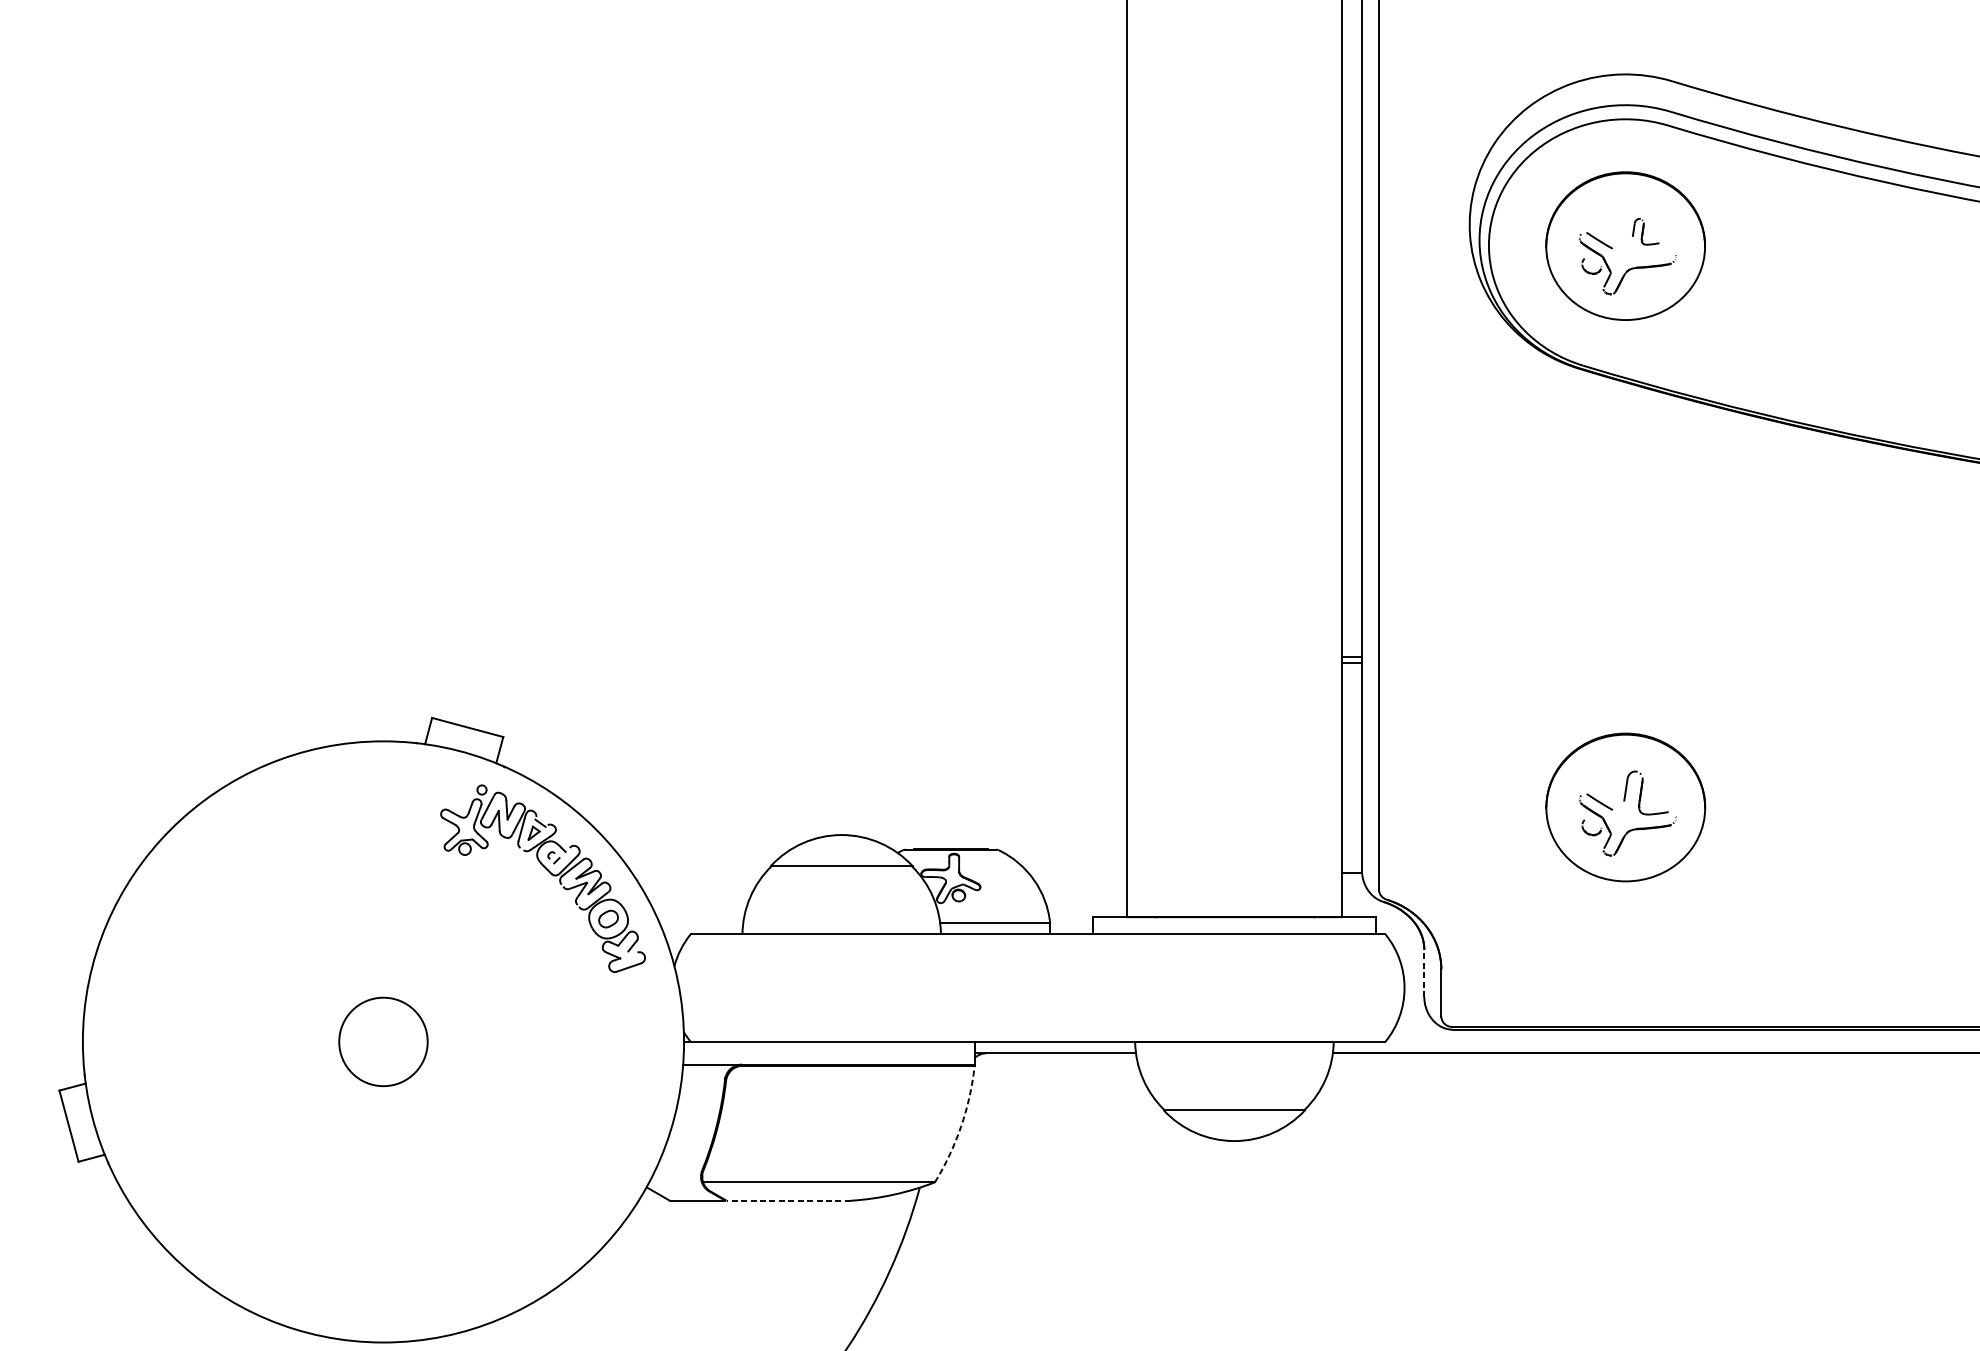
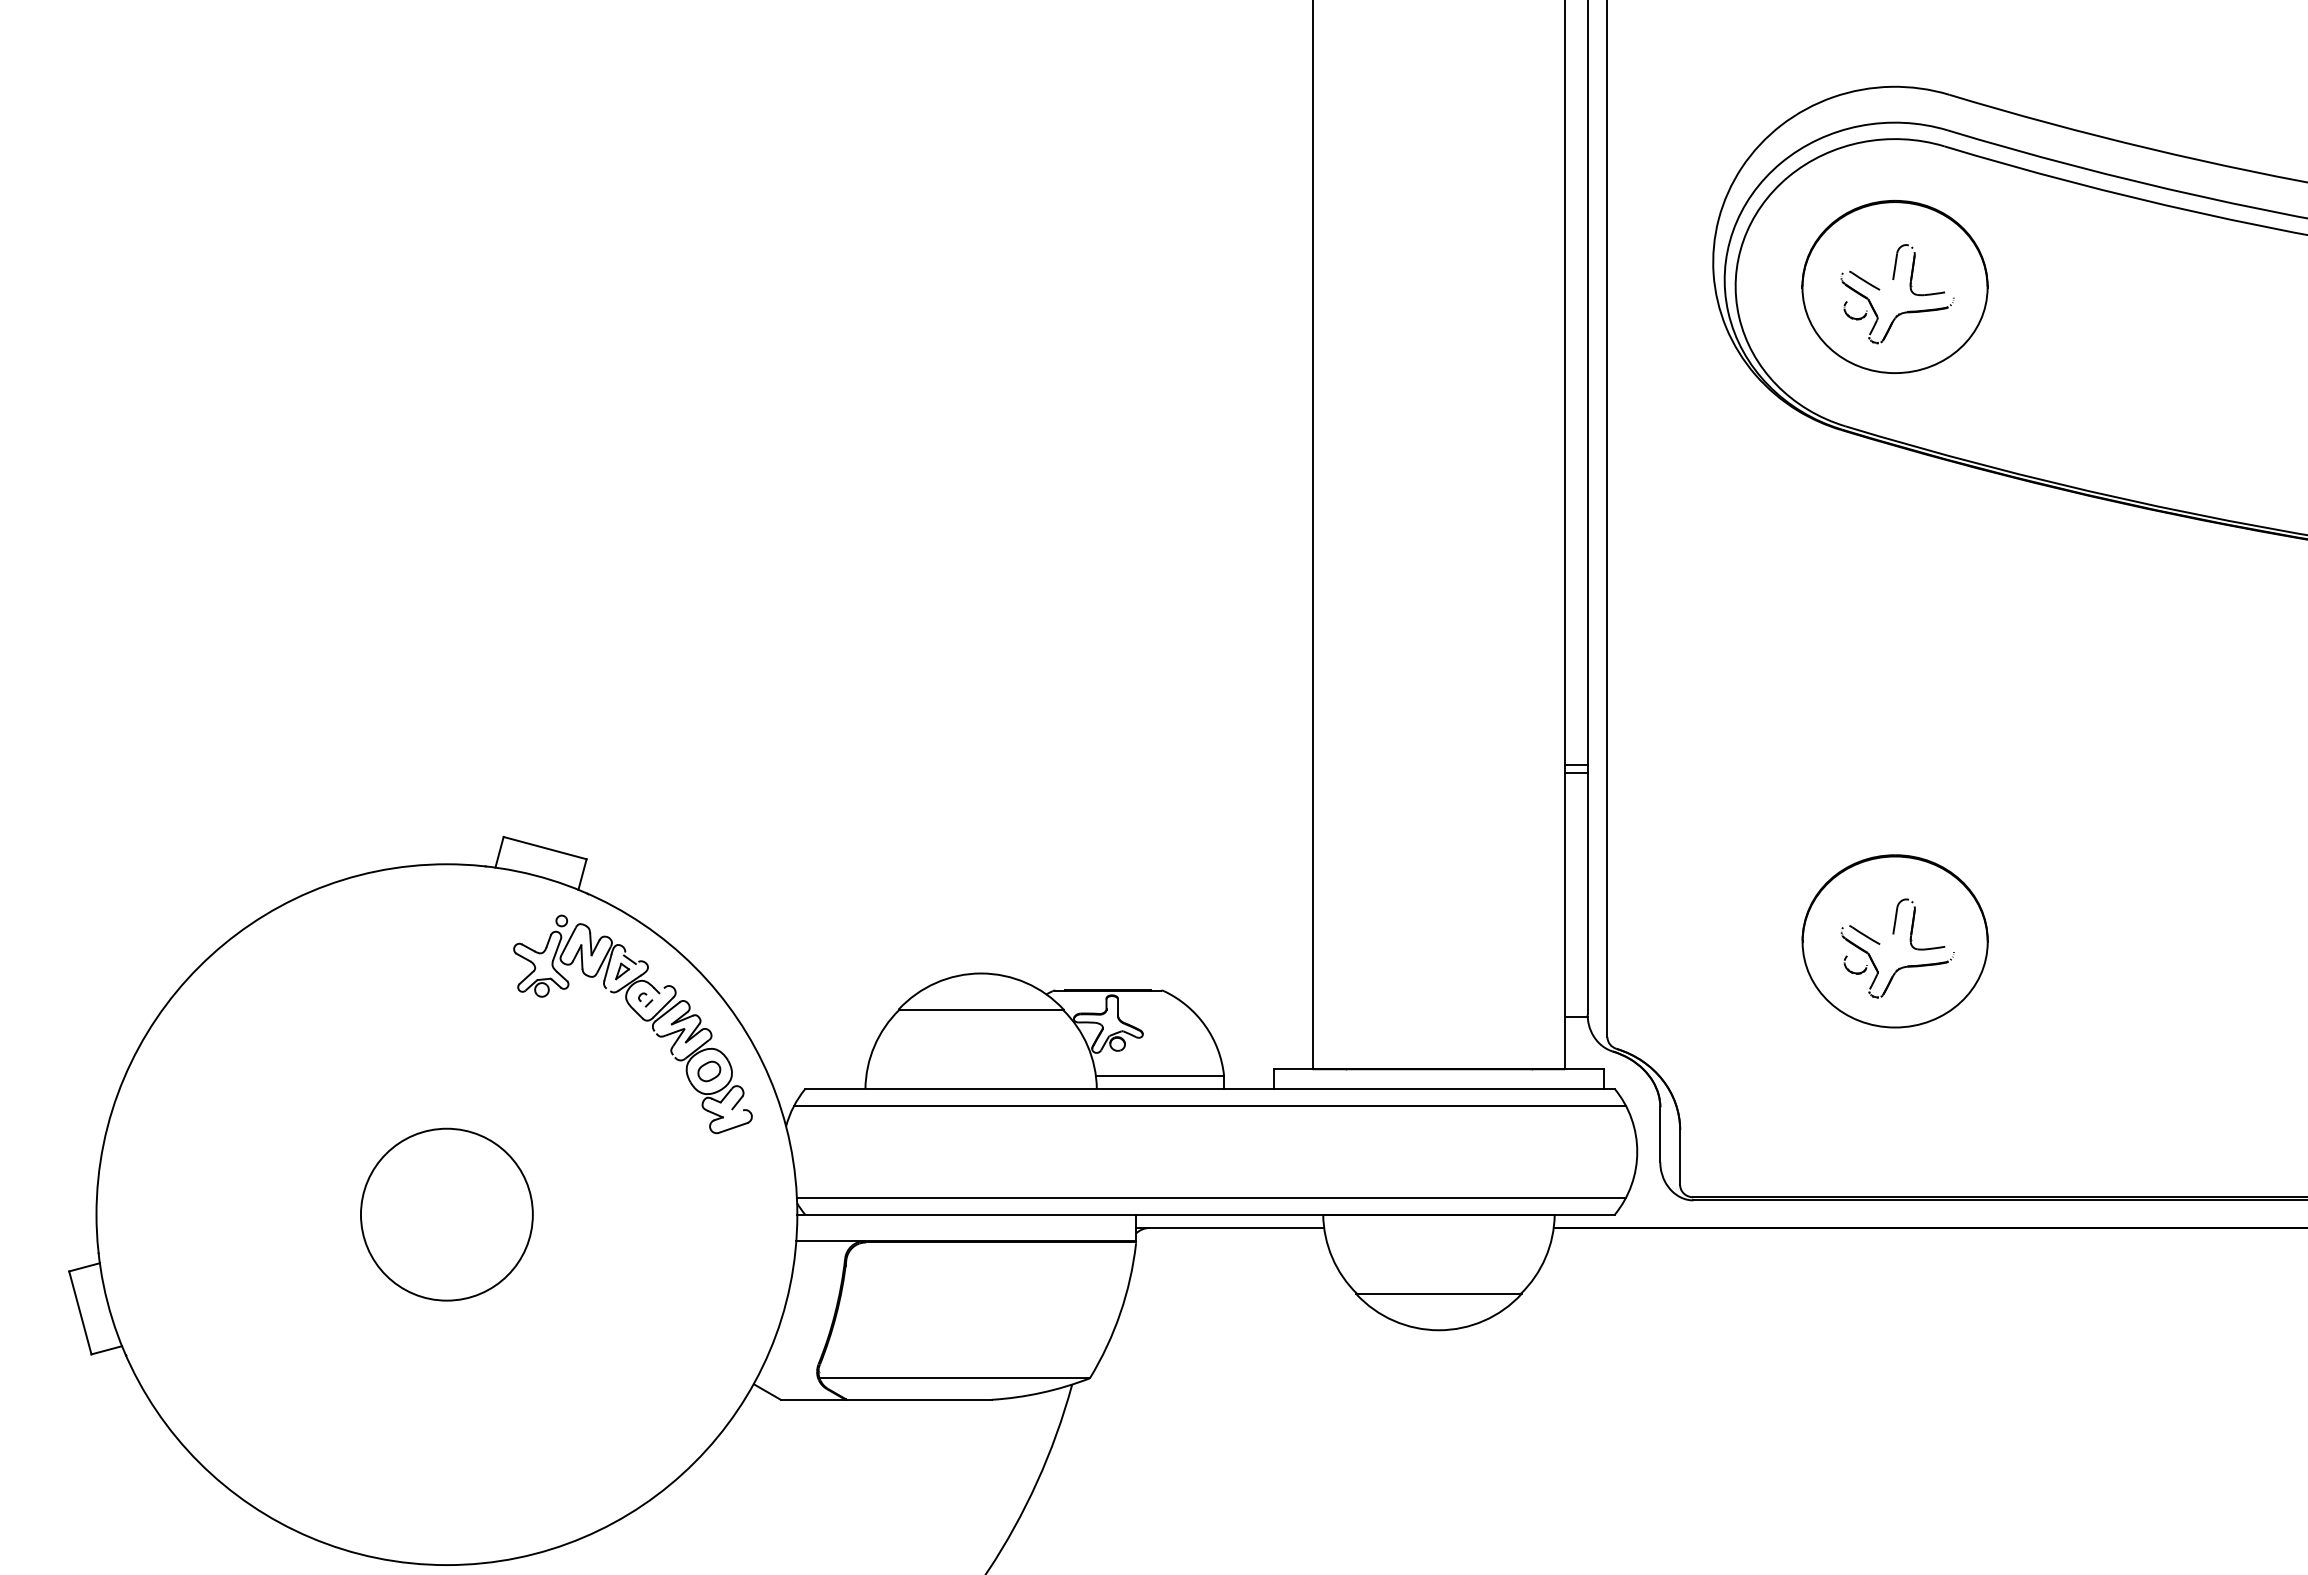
part: (1645, 232) -> (1918, 270), size x1.67
line: (1037, 948) -> (1209, 1105), added
line: (1424, 973) -> (1660, 1134), dashed -> solid
line: (1038, 1028) -> (1210, 1198), added
circle: (383, 1041) -> (446, 1214), size x1.67
arc: (961, 1126) -> (1120, 1313), dashed -> solid
line: (787, 1200) -> (918, 1399), dashed -> solid

